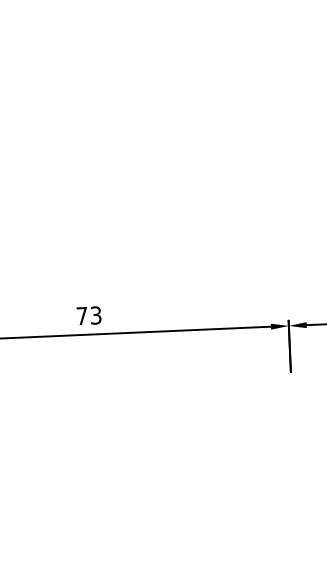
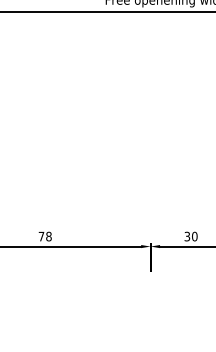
text: (95, 315) -> (48, 236), 73 -> 78

